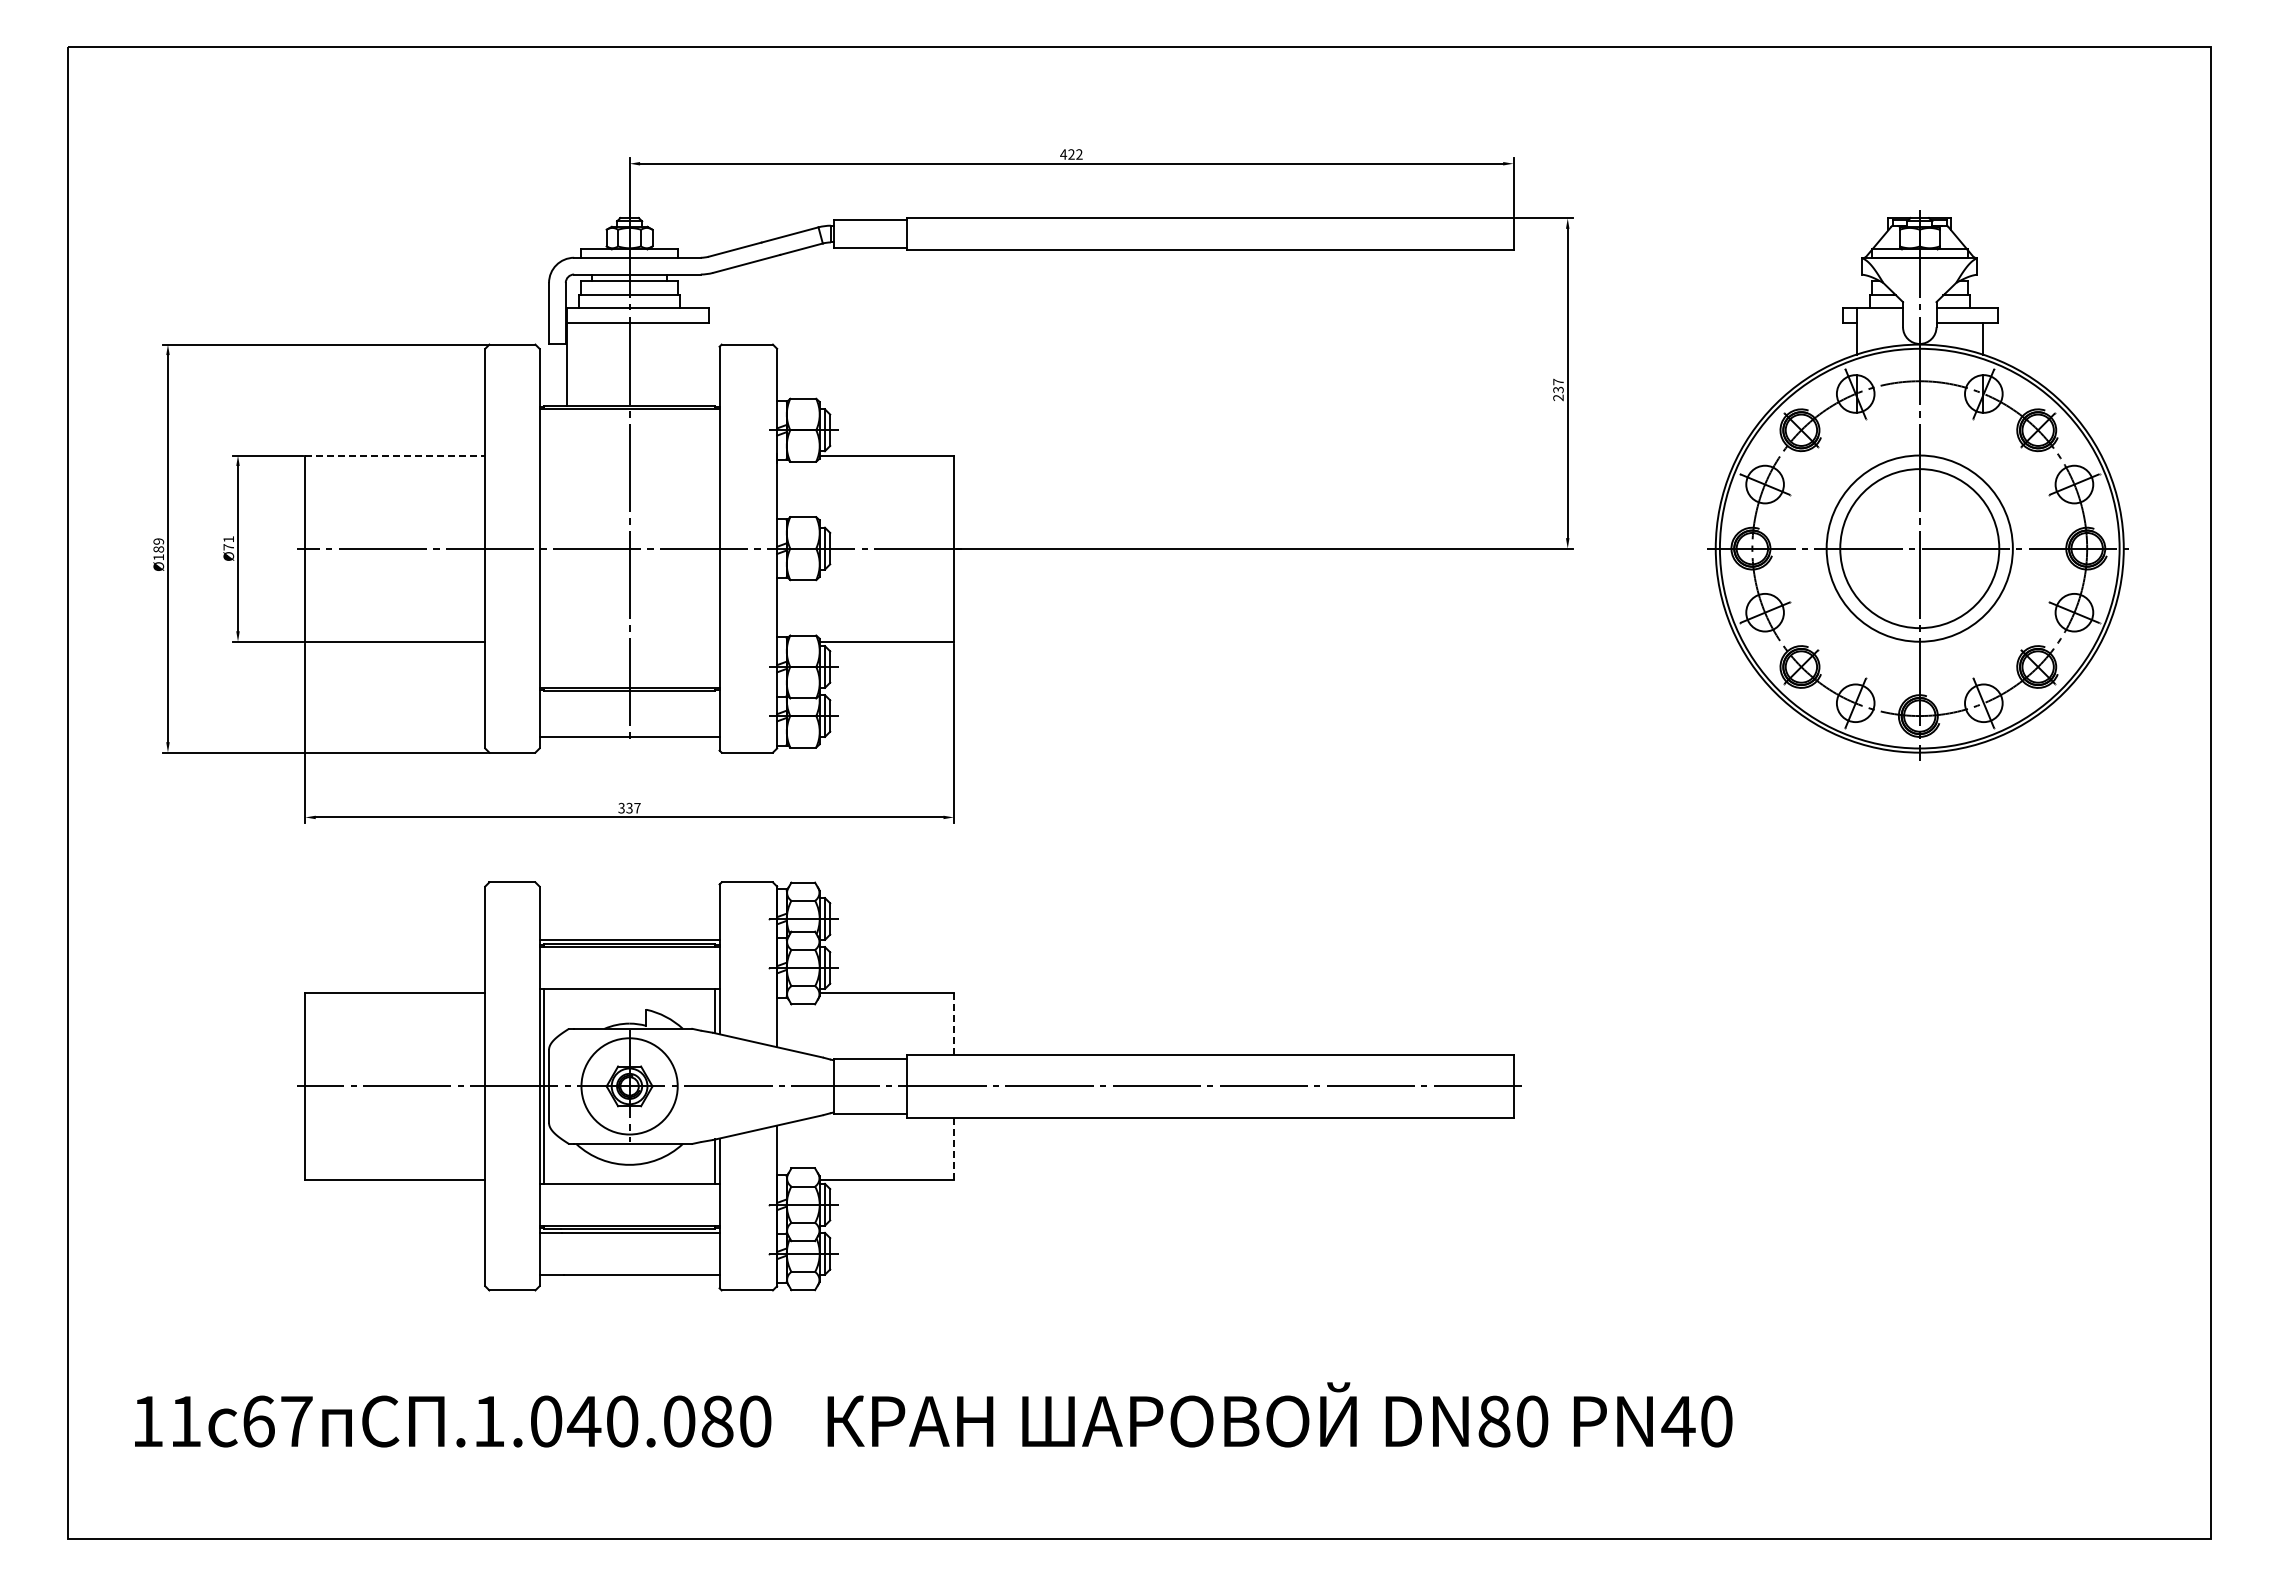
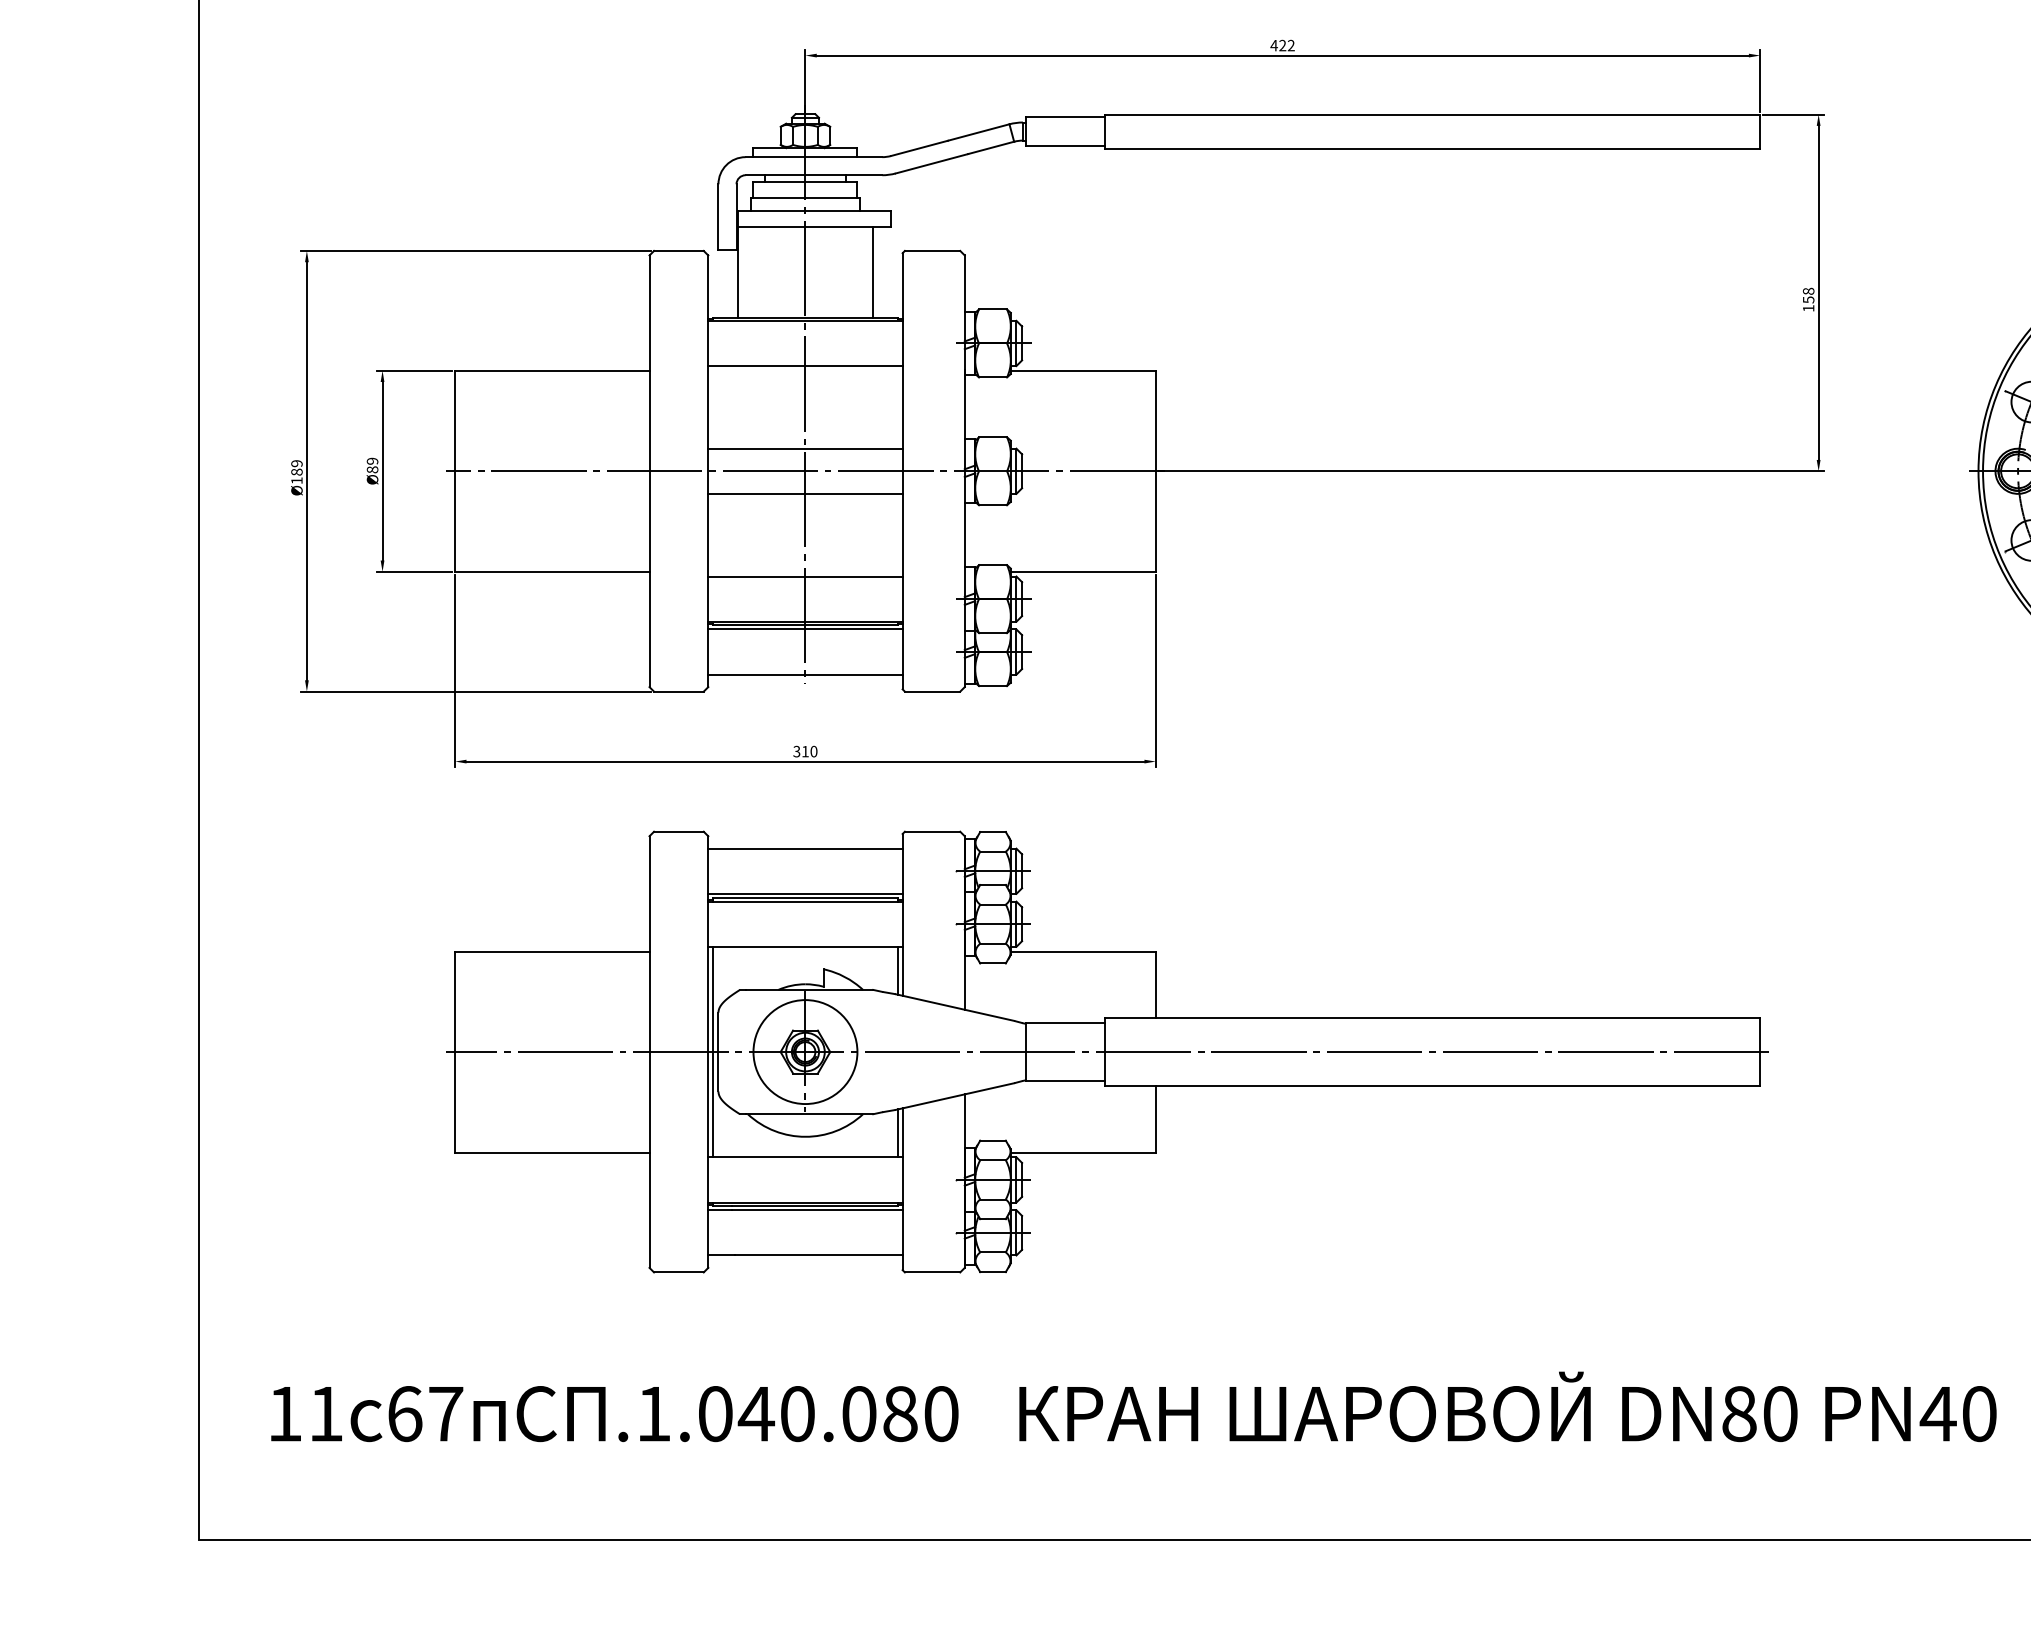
line: (692, 364) -> (873, 272), added
text: (1558, 389) -> (1808, 299), 237 -> 158
line: (629, 451) -> (805, 366), added
line: (395, 455) -> (552, 370), dashed -> solid
line: (629, 527) -> (805, 448), added
text: (228, 543) -> (372, 465), Ø71 -> Ø89
line: (629, 569) -> (805, 493), added
line: (629, 646) -> (805, 576), added
line: (629, 695) -> (805, 629), added
text: (633, 807) -> (809, 750), 337 -> 310
line: (629, 898) -> (805, 849), added
line: (953, 1024) -> (1155, 985), dashed -> solid
line: (953, 1148) -> (1155, 1119), dashed -> solid

